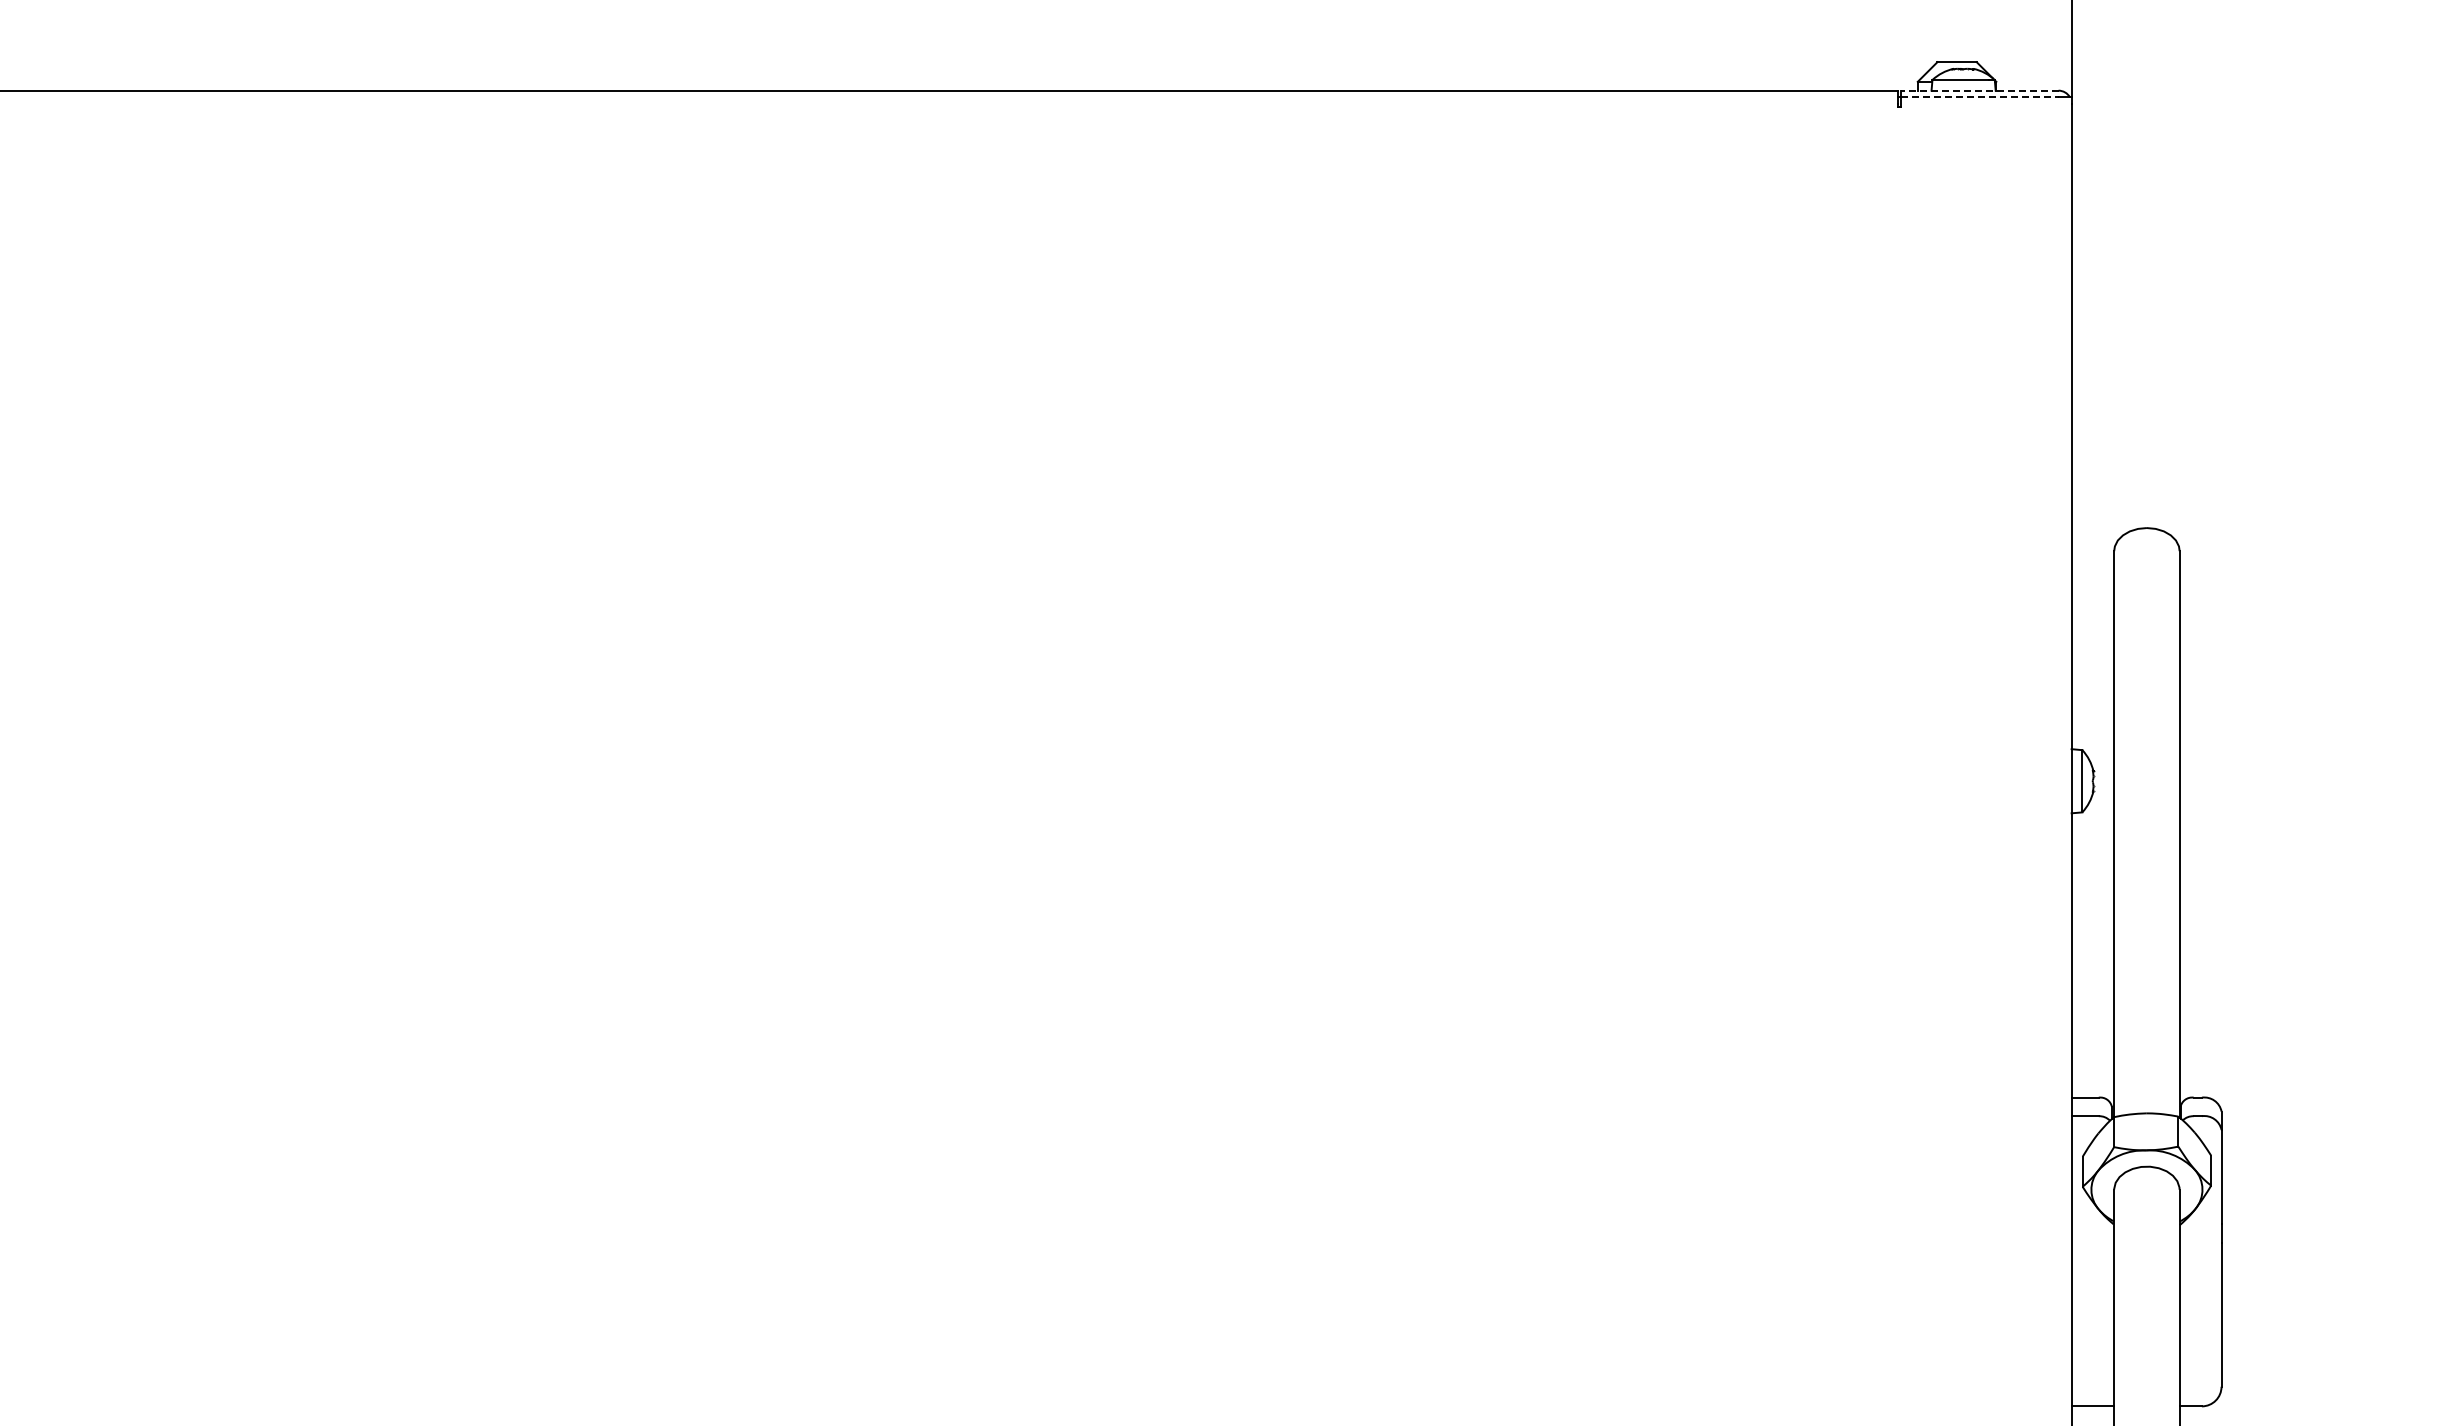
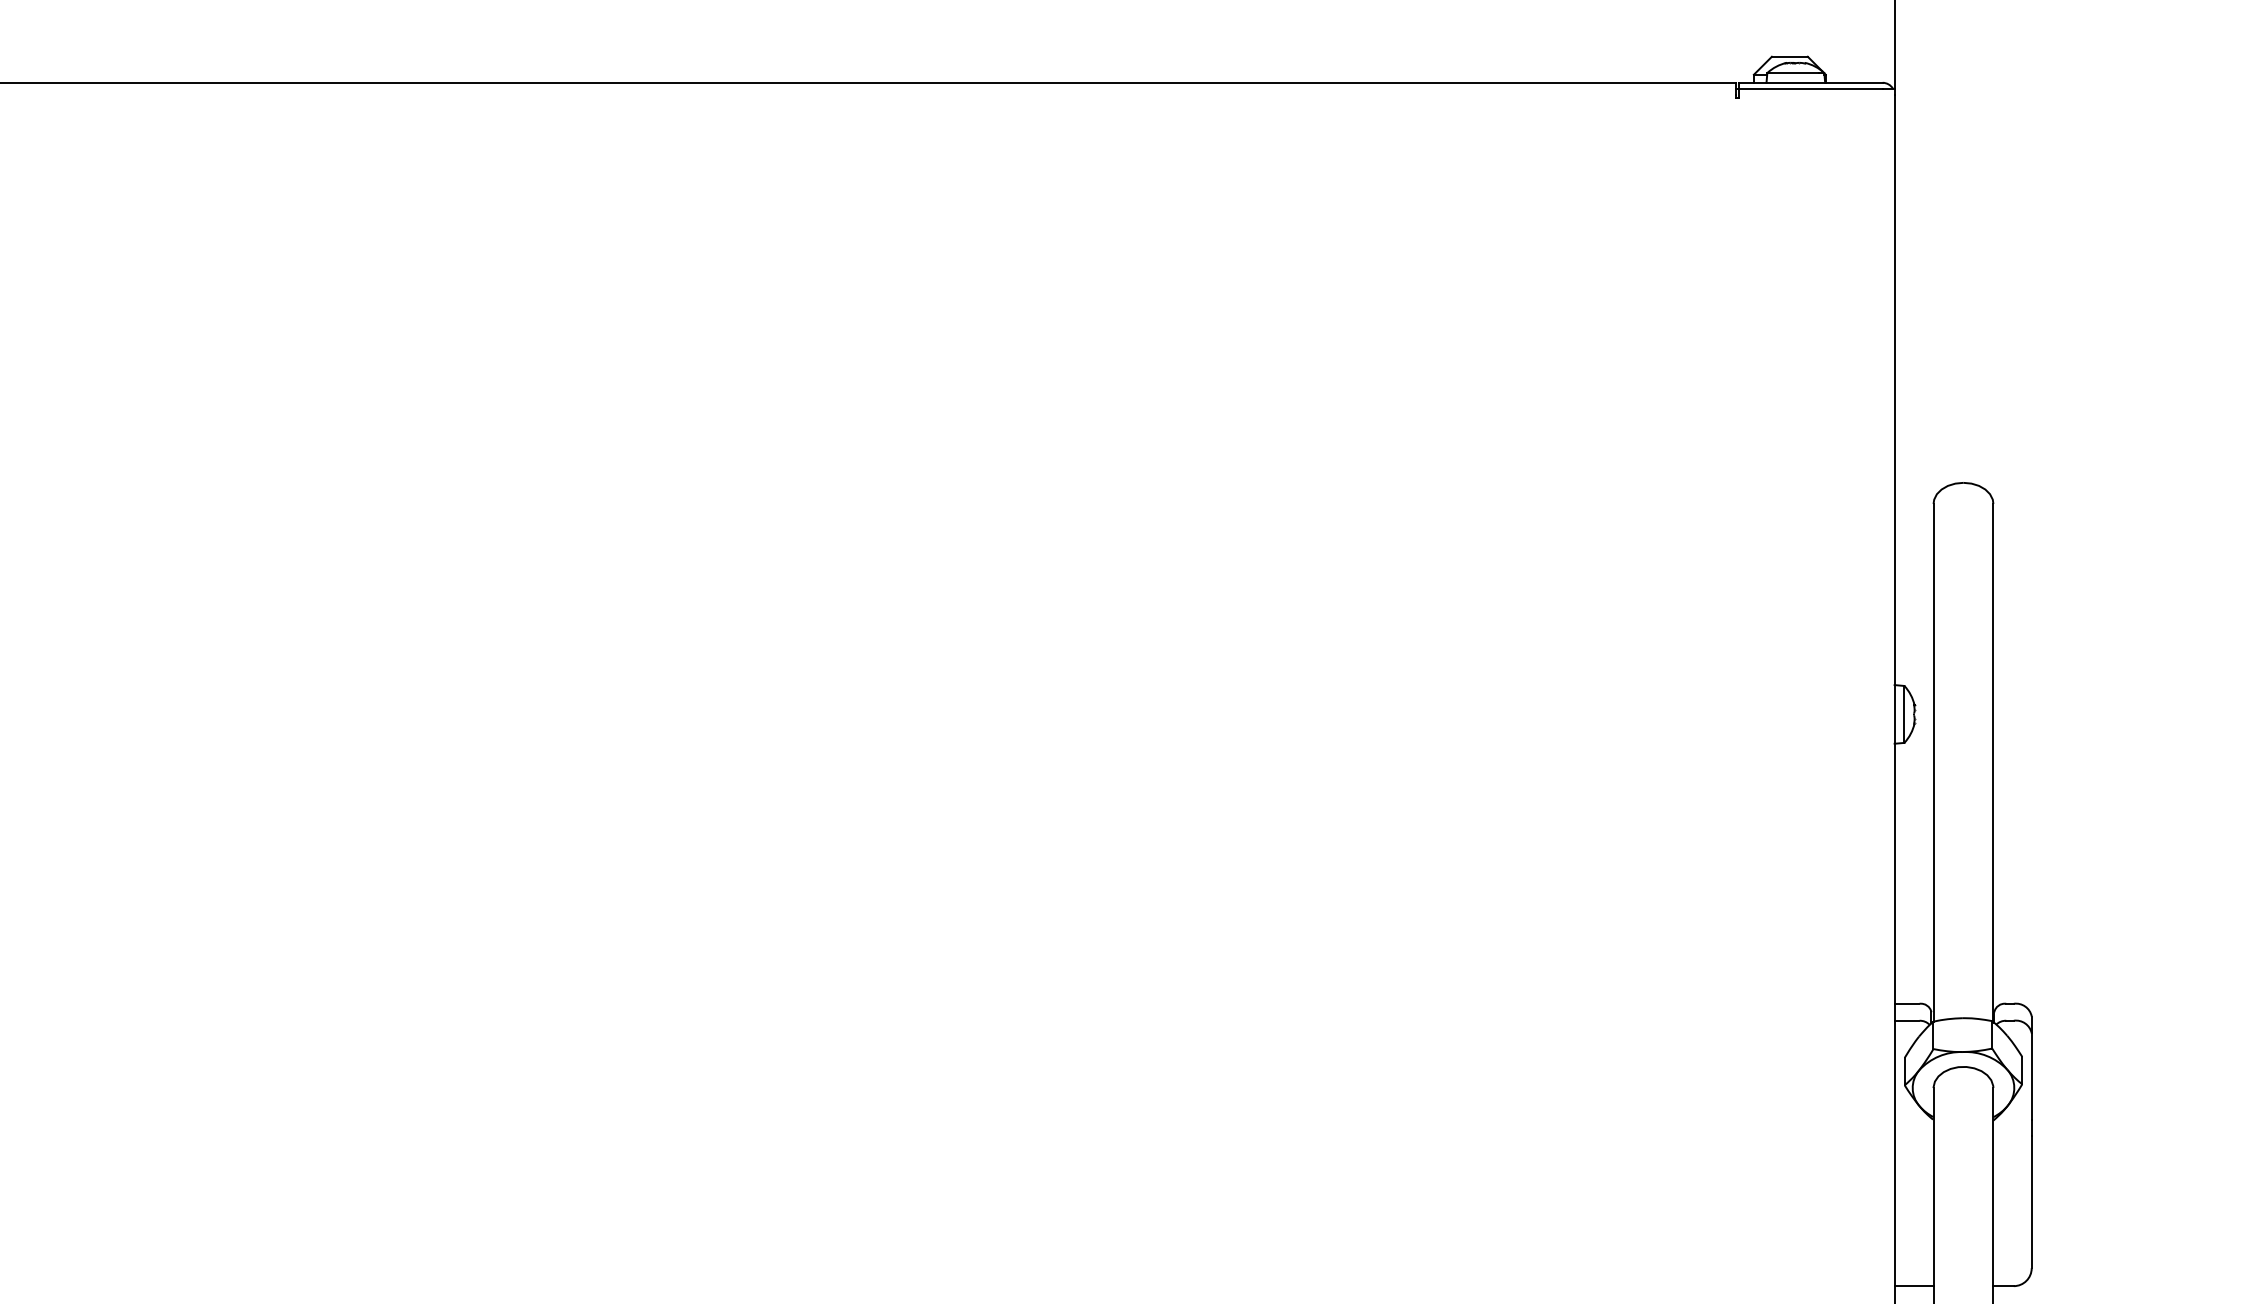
line: (1979, 90) -> (1810, 82), dashed -> solid
line: (1979, 97) -> (1810, 89), dashed -> solid

